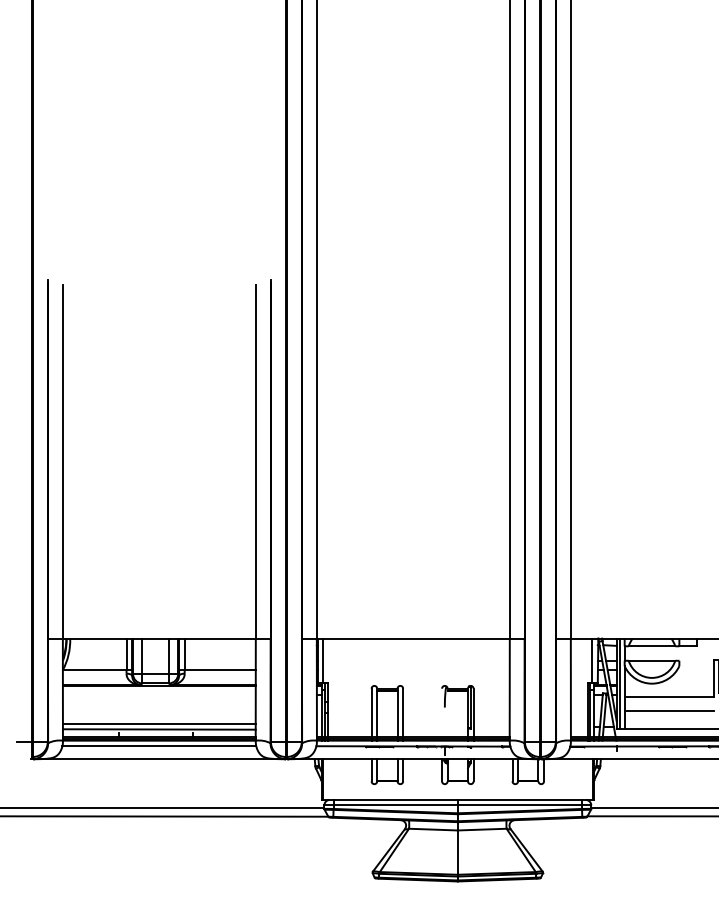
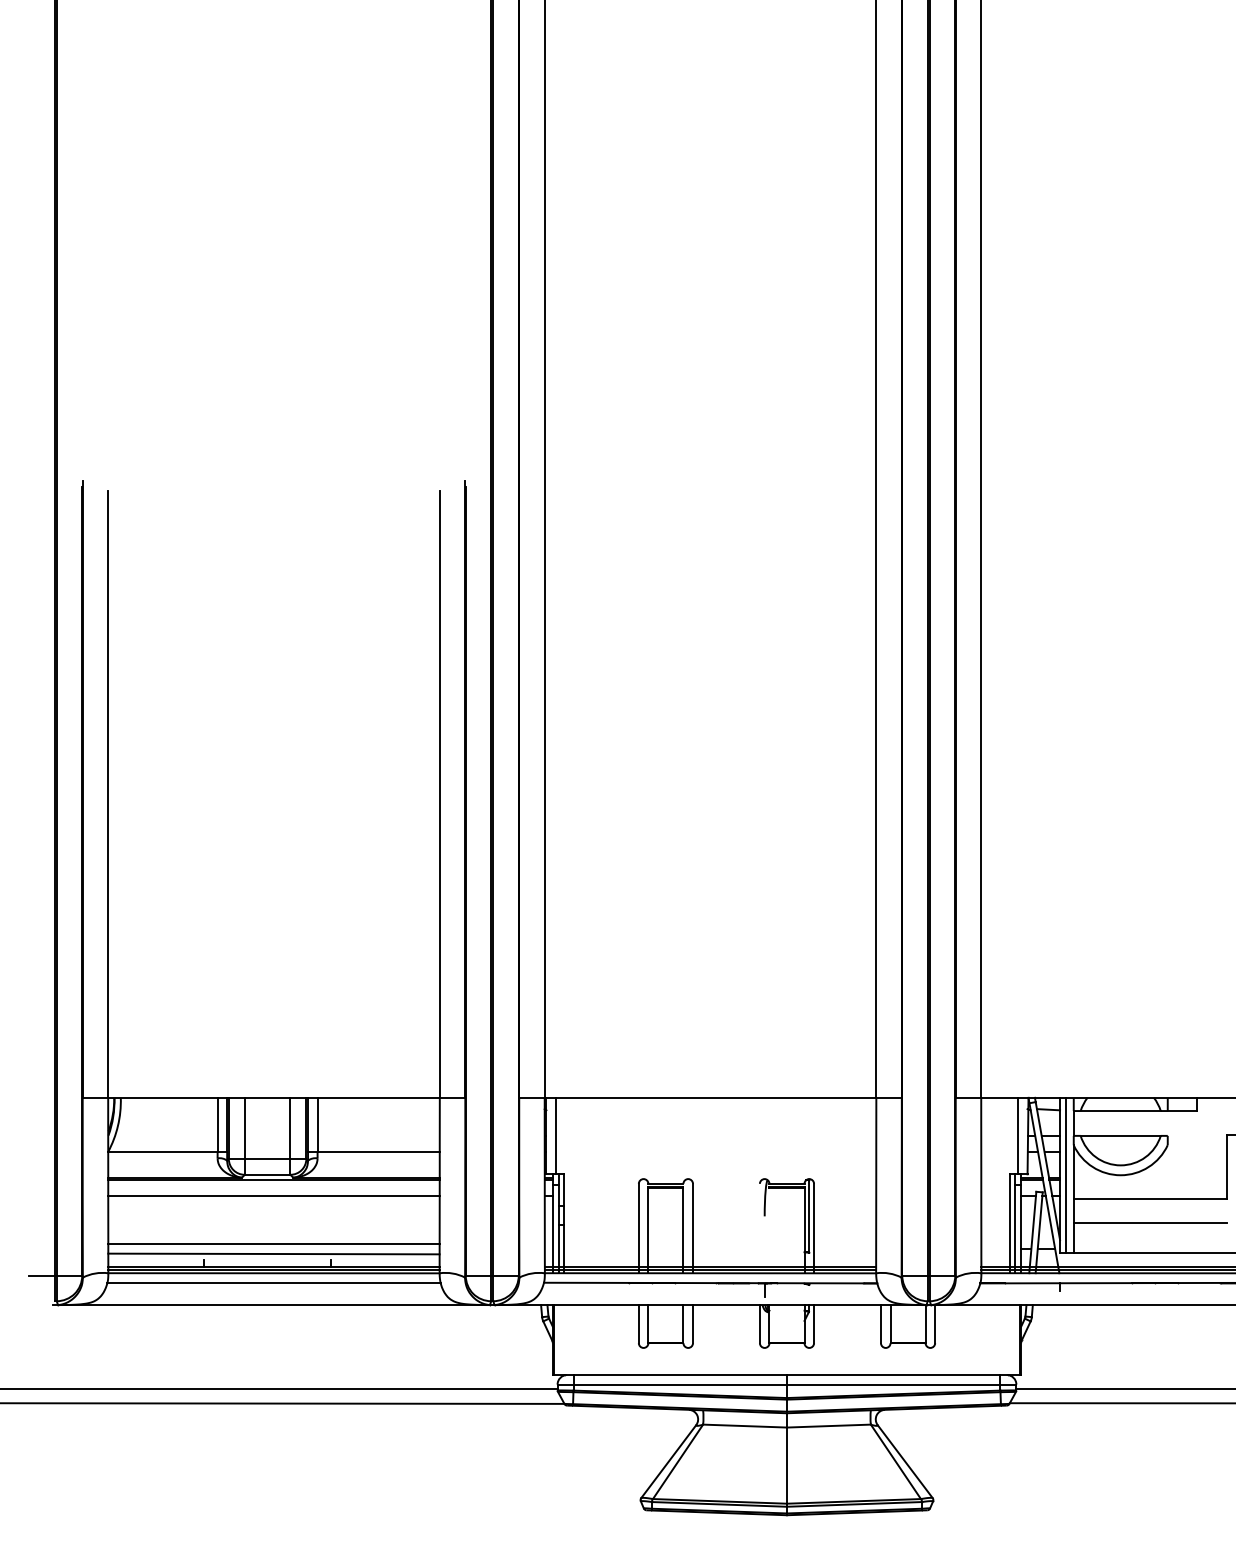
line: (158, 695) -> (272, 1195), added

